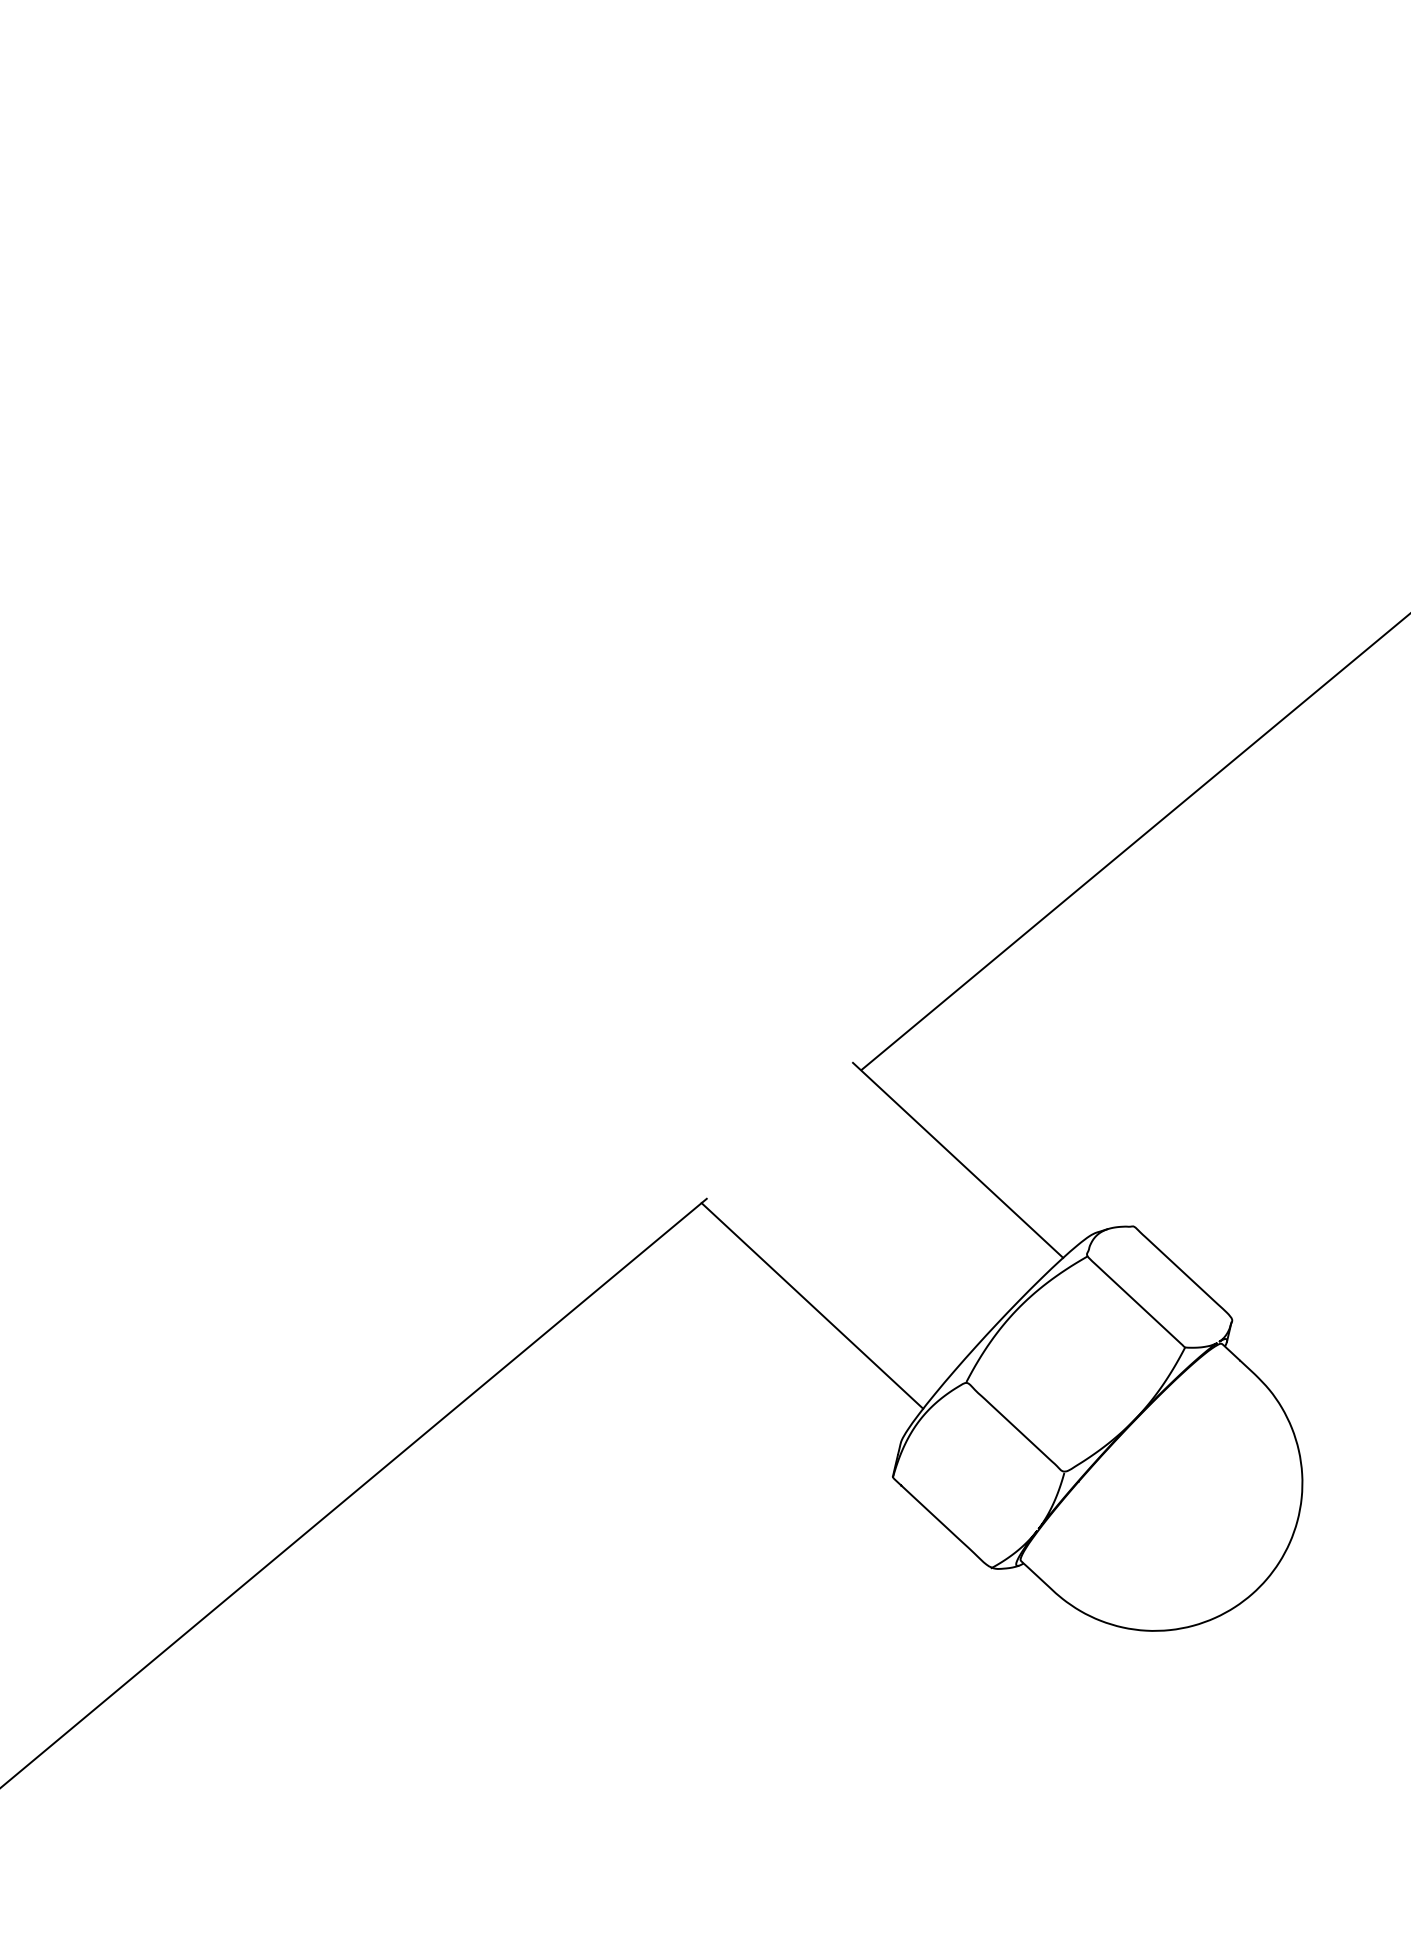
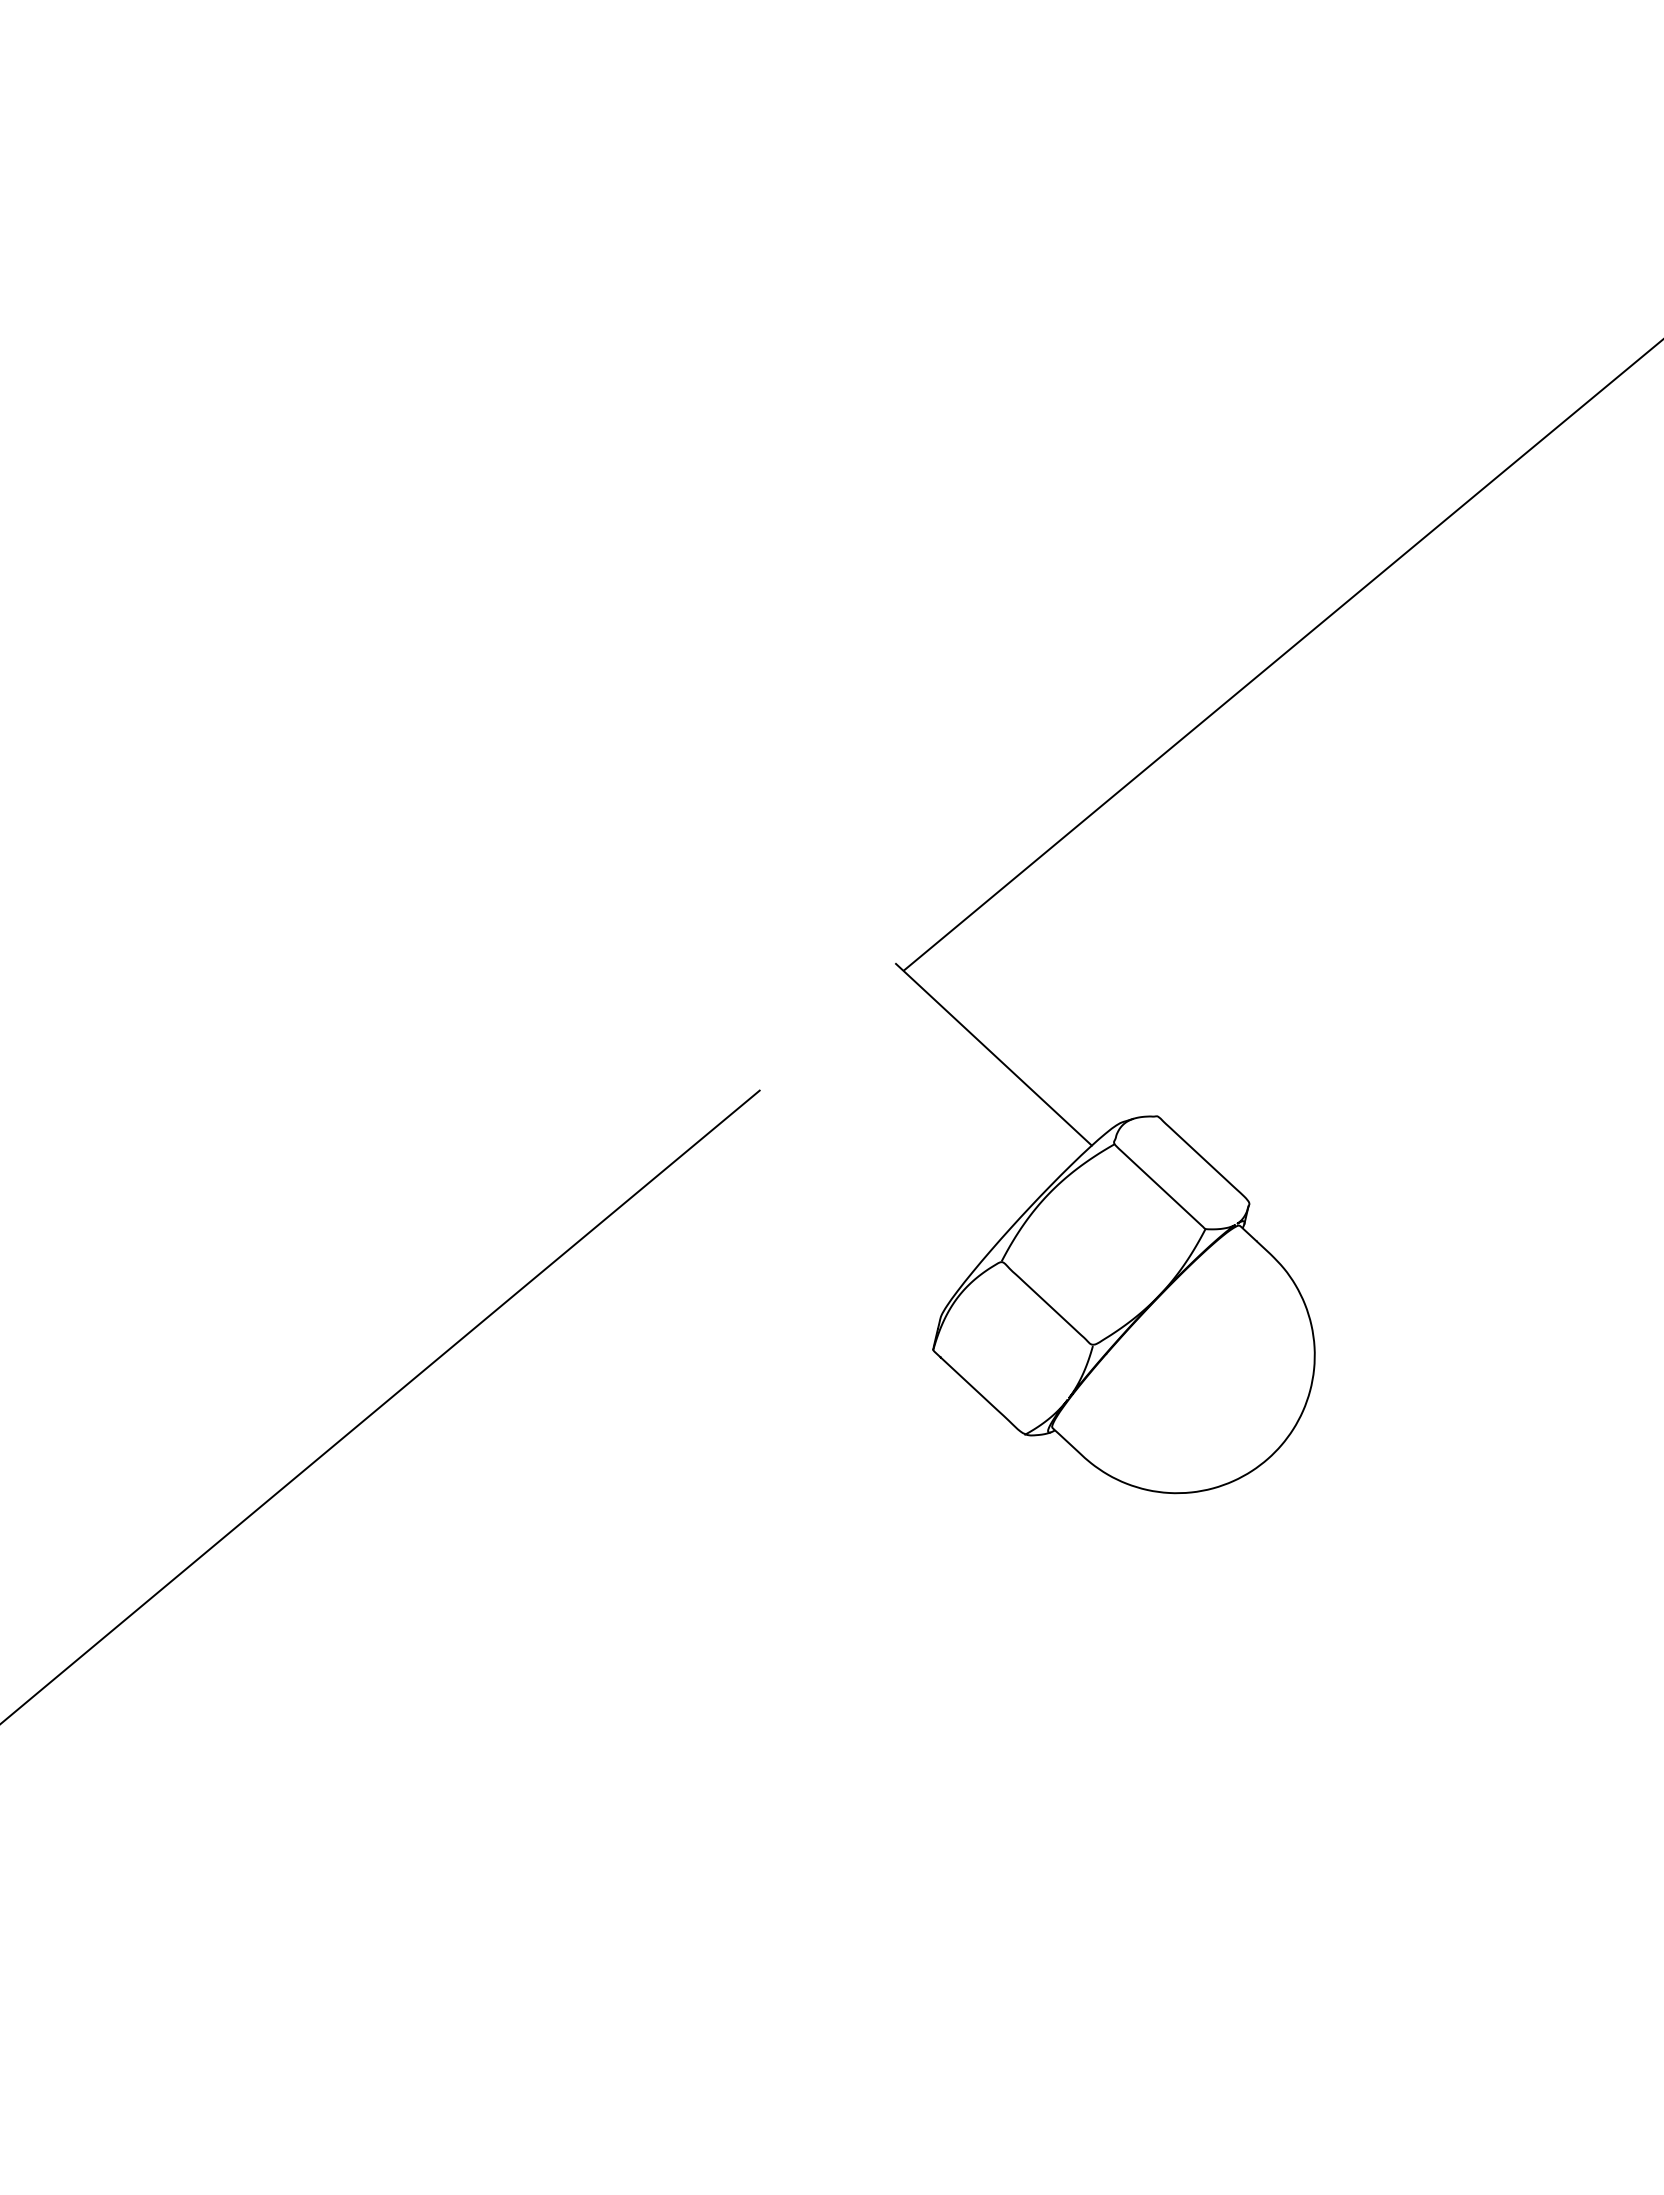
line: (811, 1306) -> (857, 1190), removed

